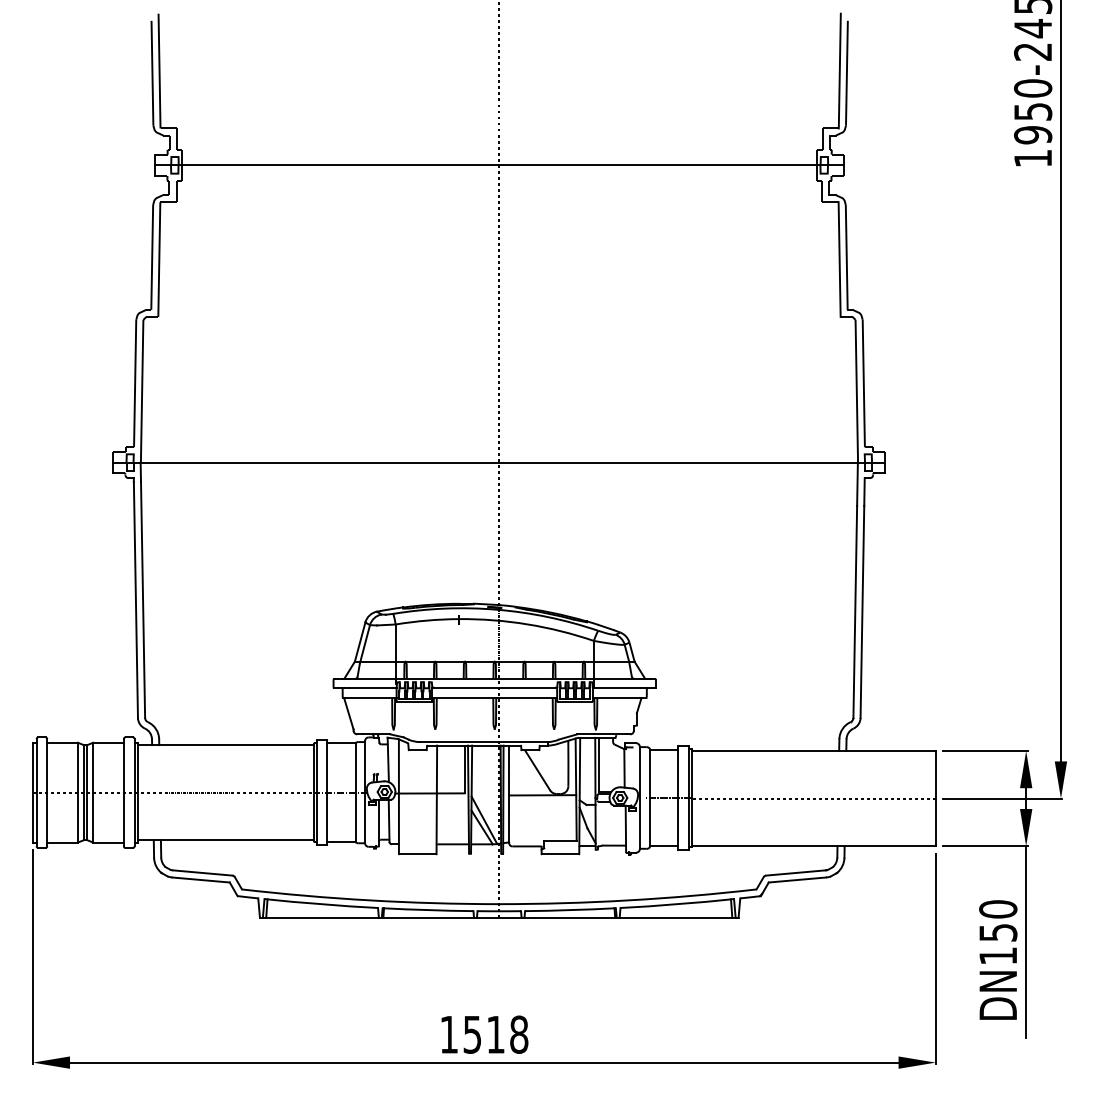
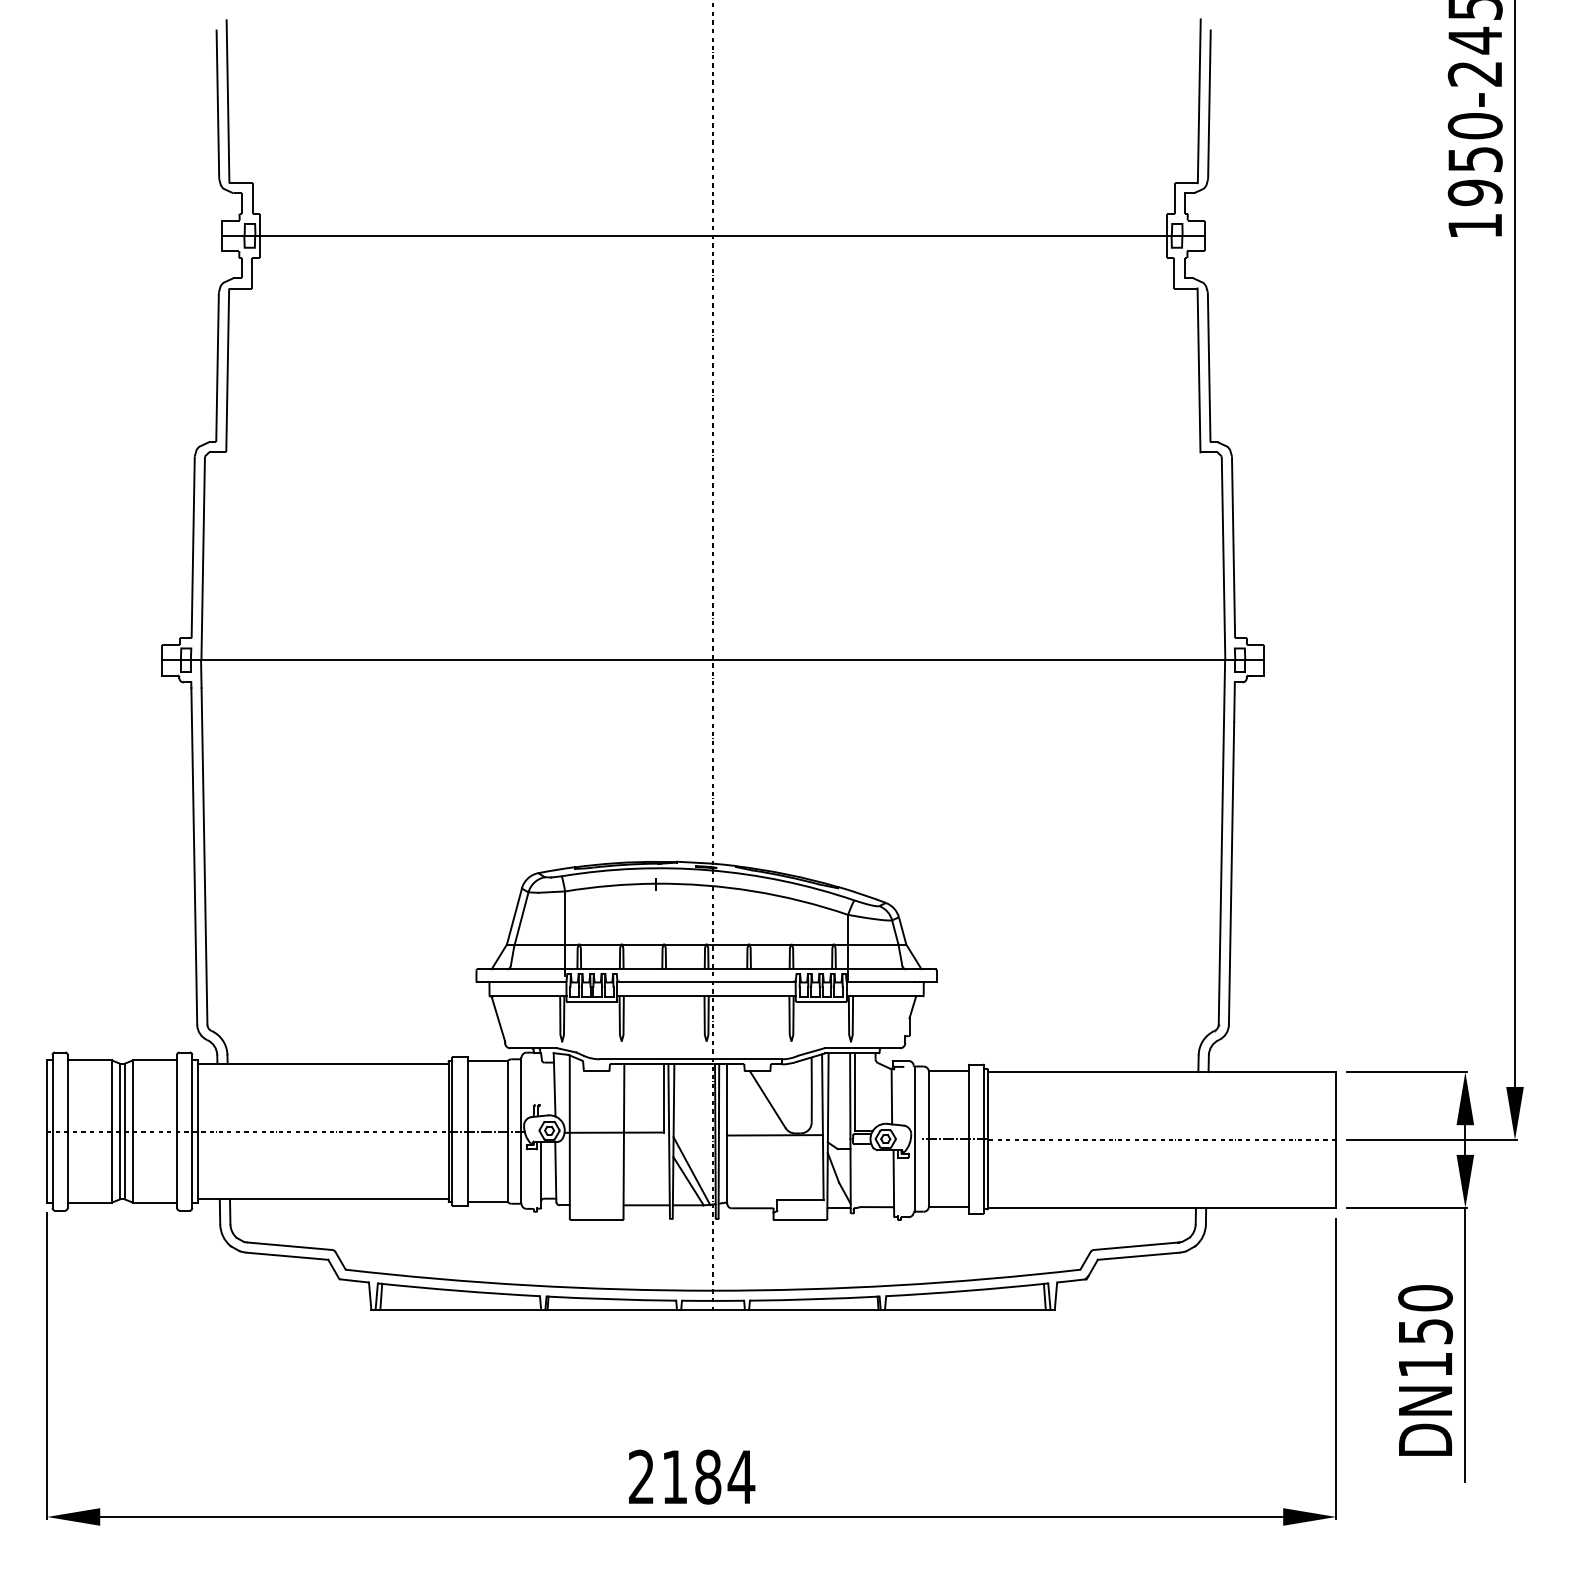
text: (484, 1034) -> (691, 1476), 1518 -> 2184

